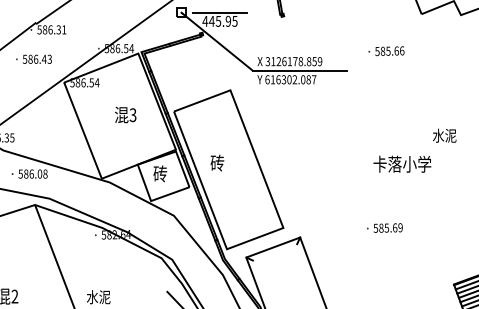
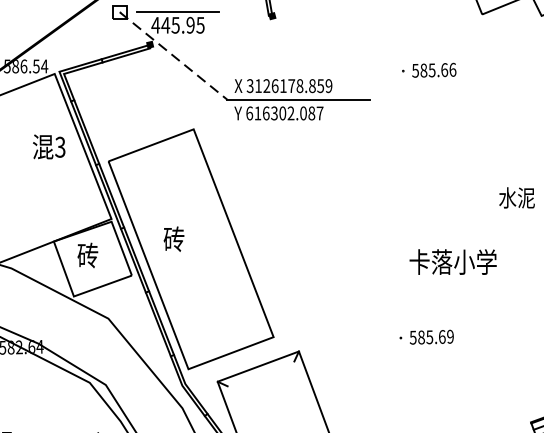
line: (217, 41) -> (174, 55), solid -> dashed
text: (125, 114) -> (48, 146), moved
text: (402, 163) -> (453, 260), moved

